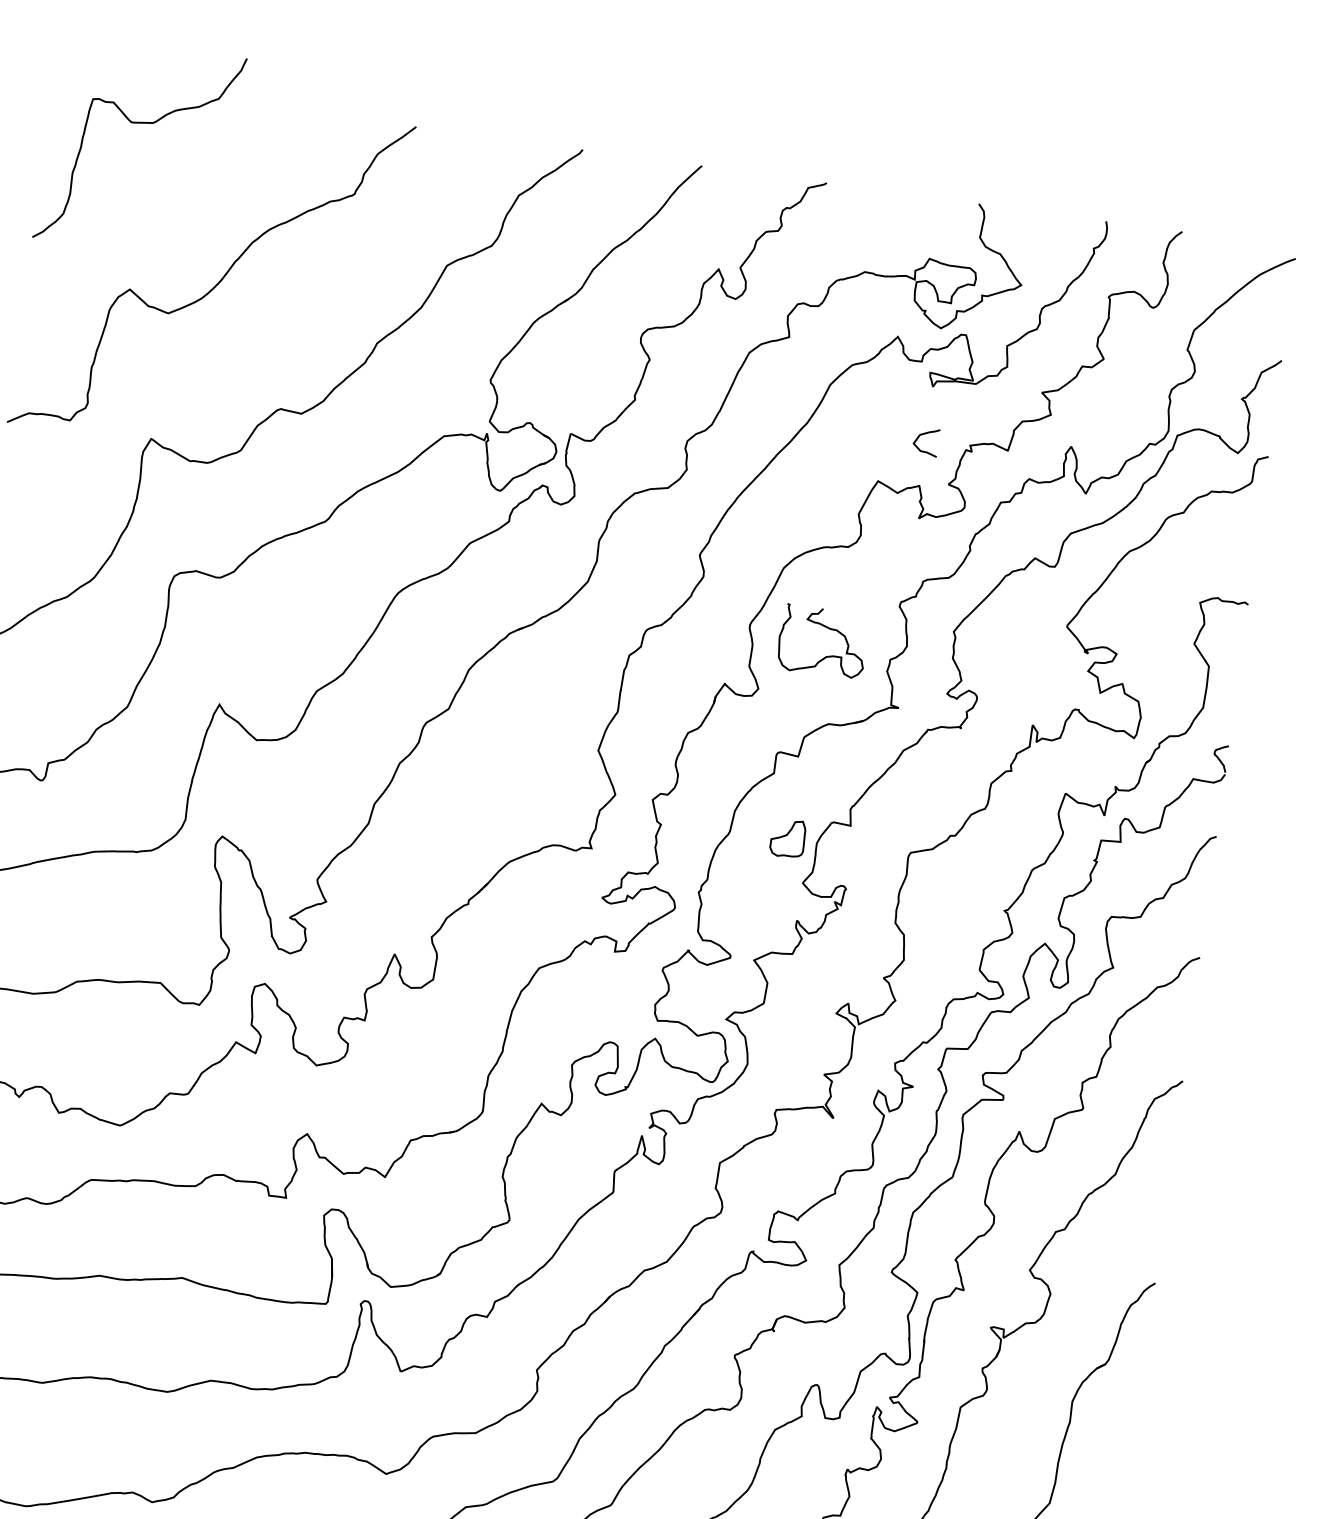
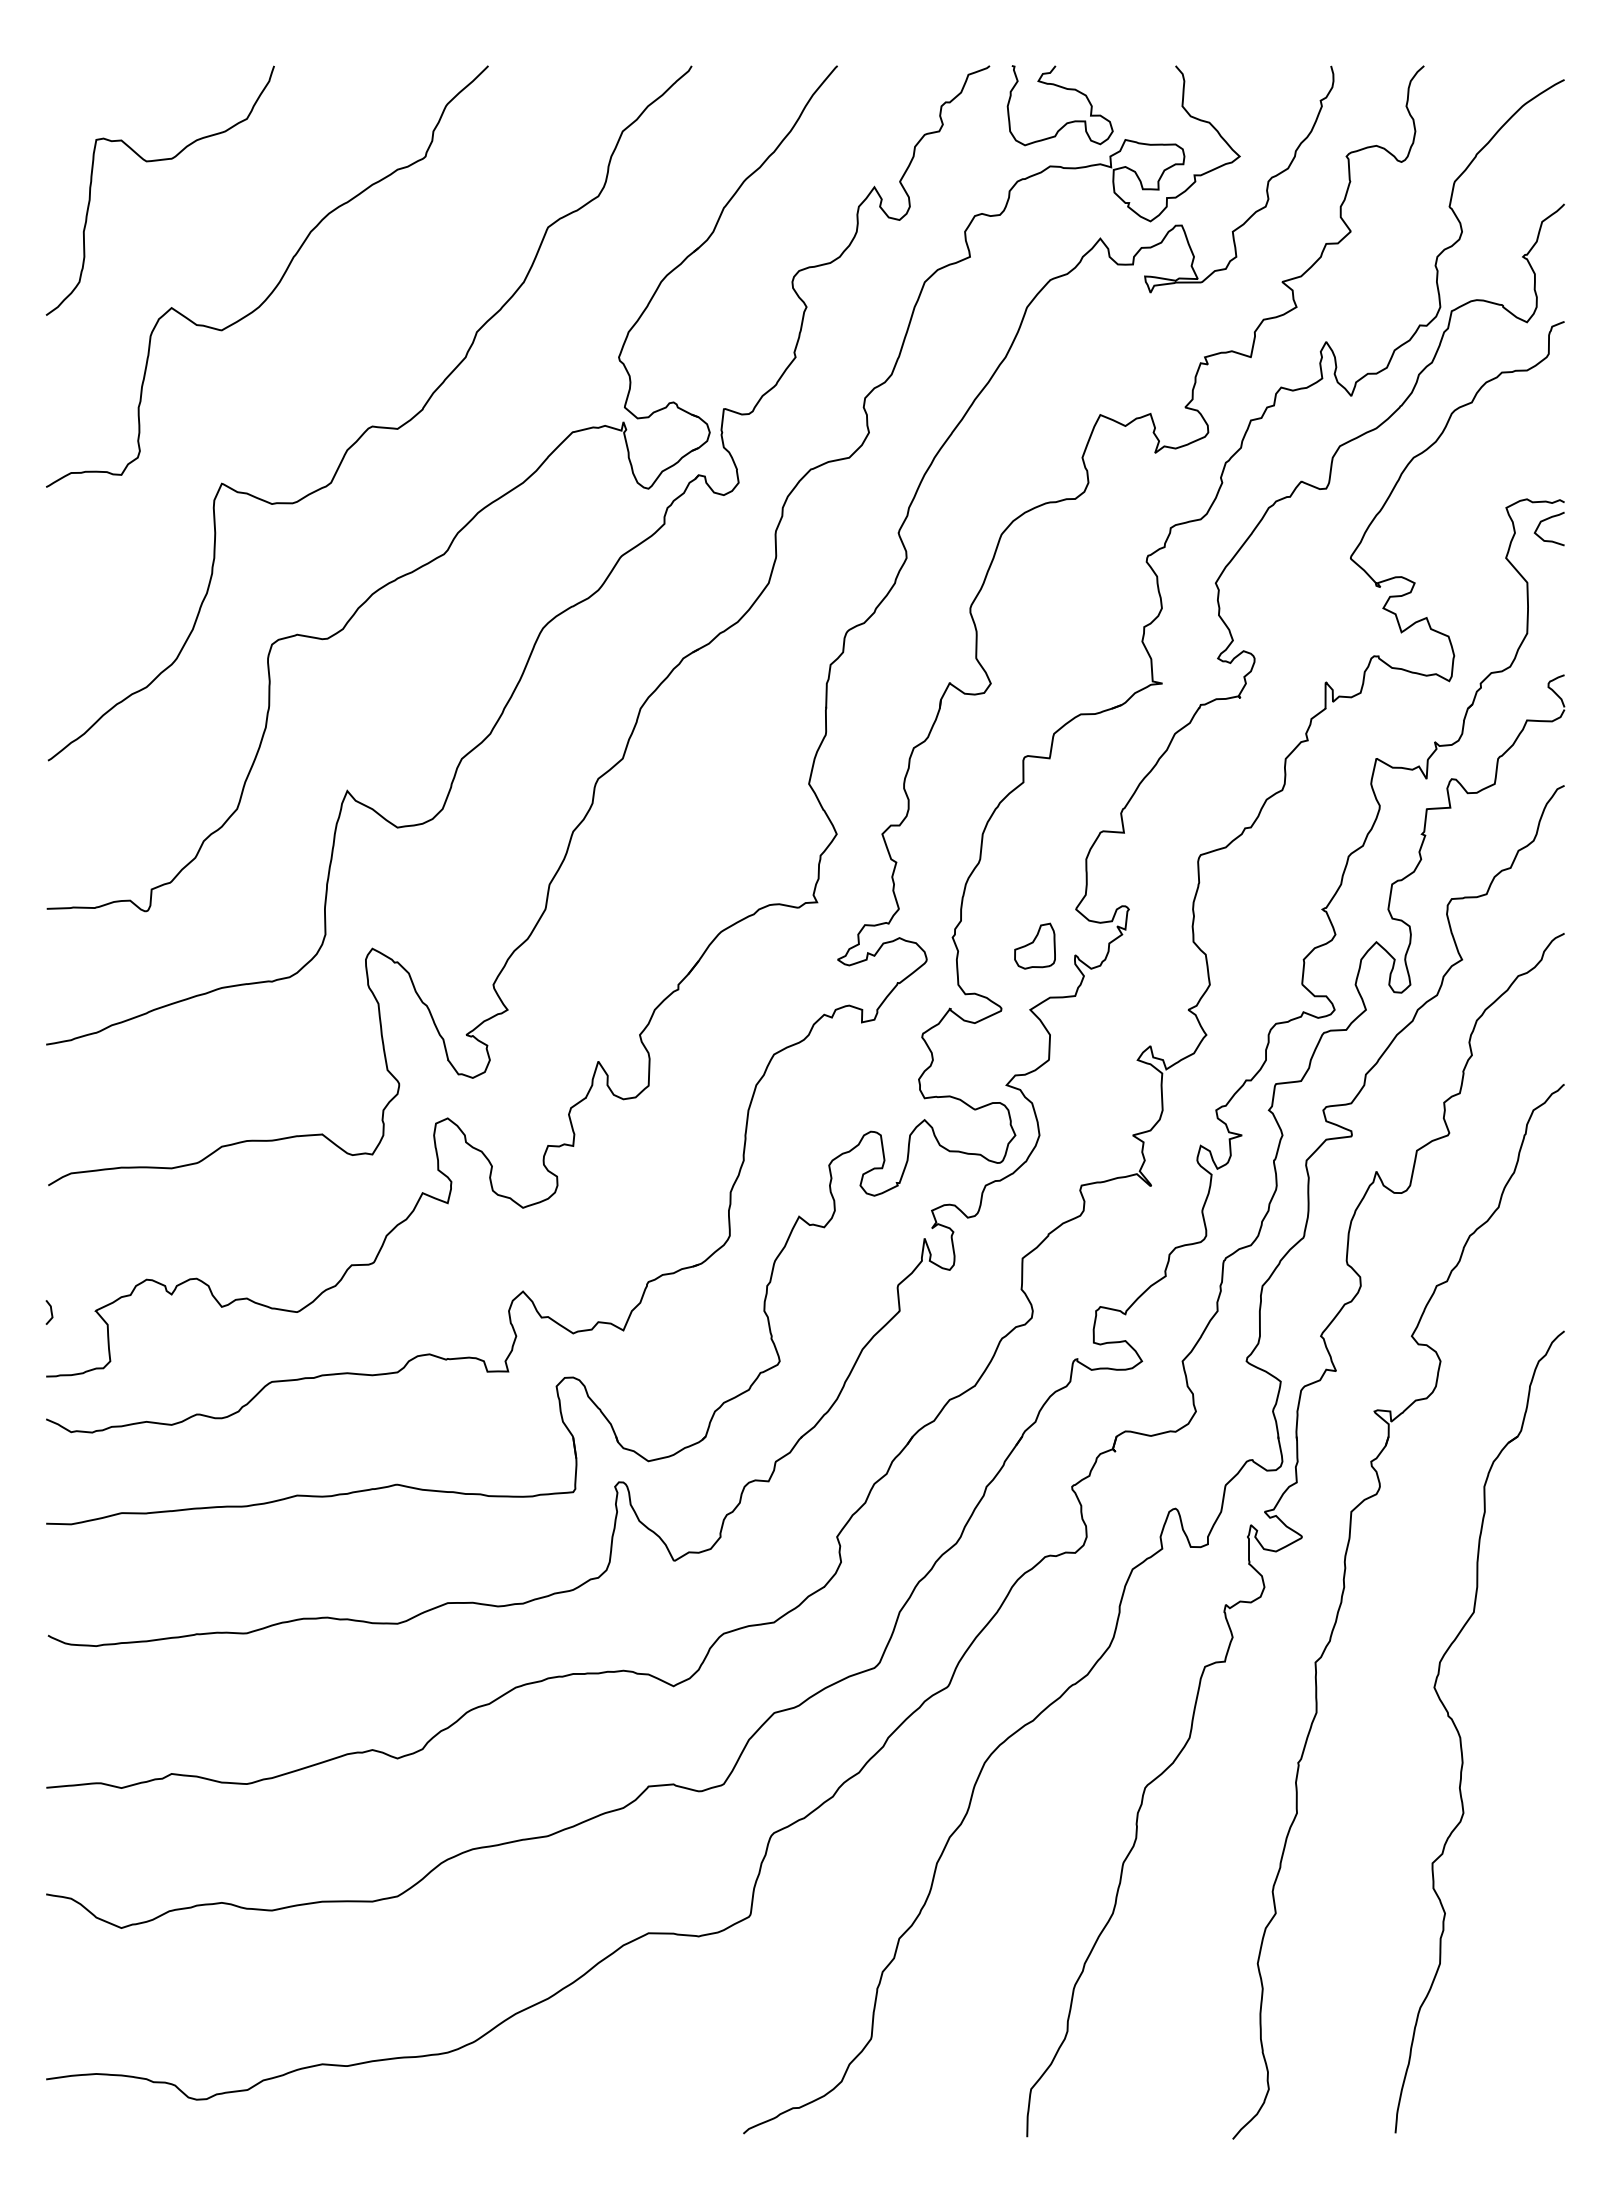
curve: (141, 123) -> (158, 161), moved
curve: (922, 435) -> (1544, 521), moved
curve: (828, 629) -> (1065, 89), moved
part: (787, 837) -> (1034, 945), moved

